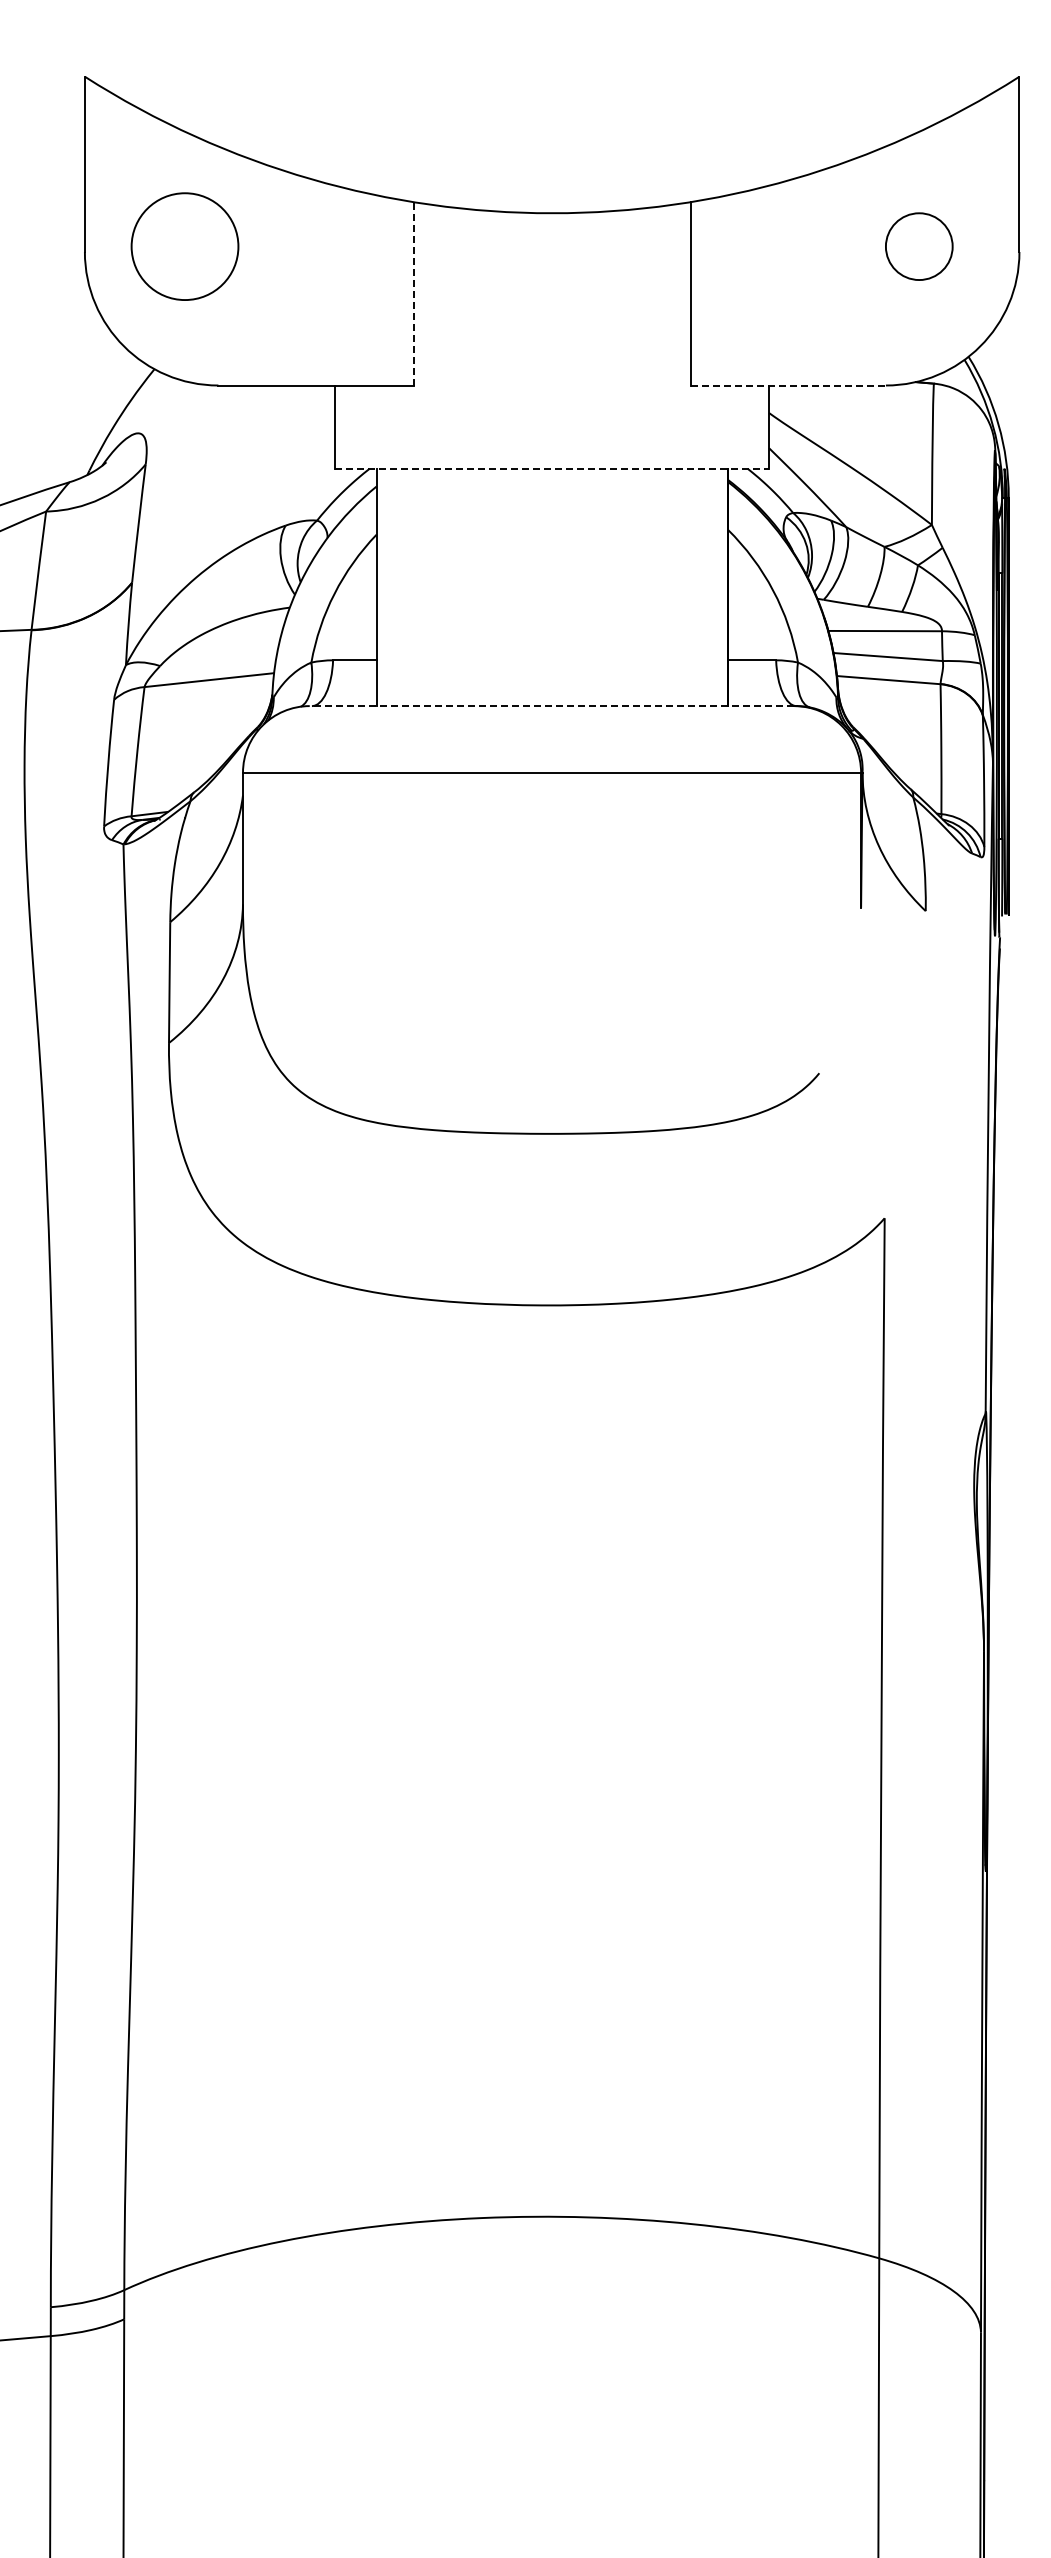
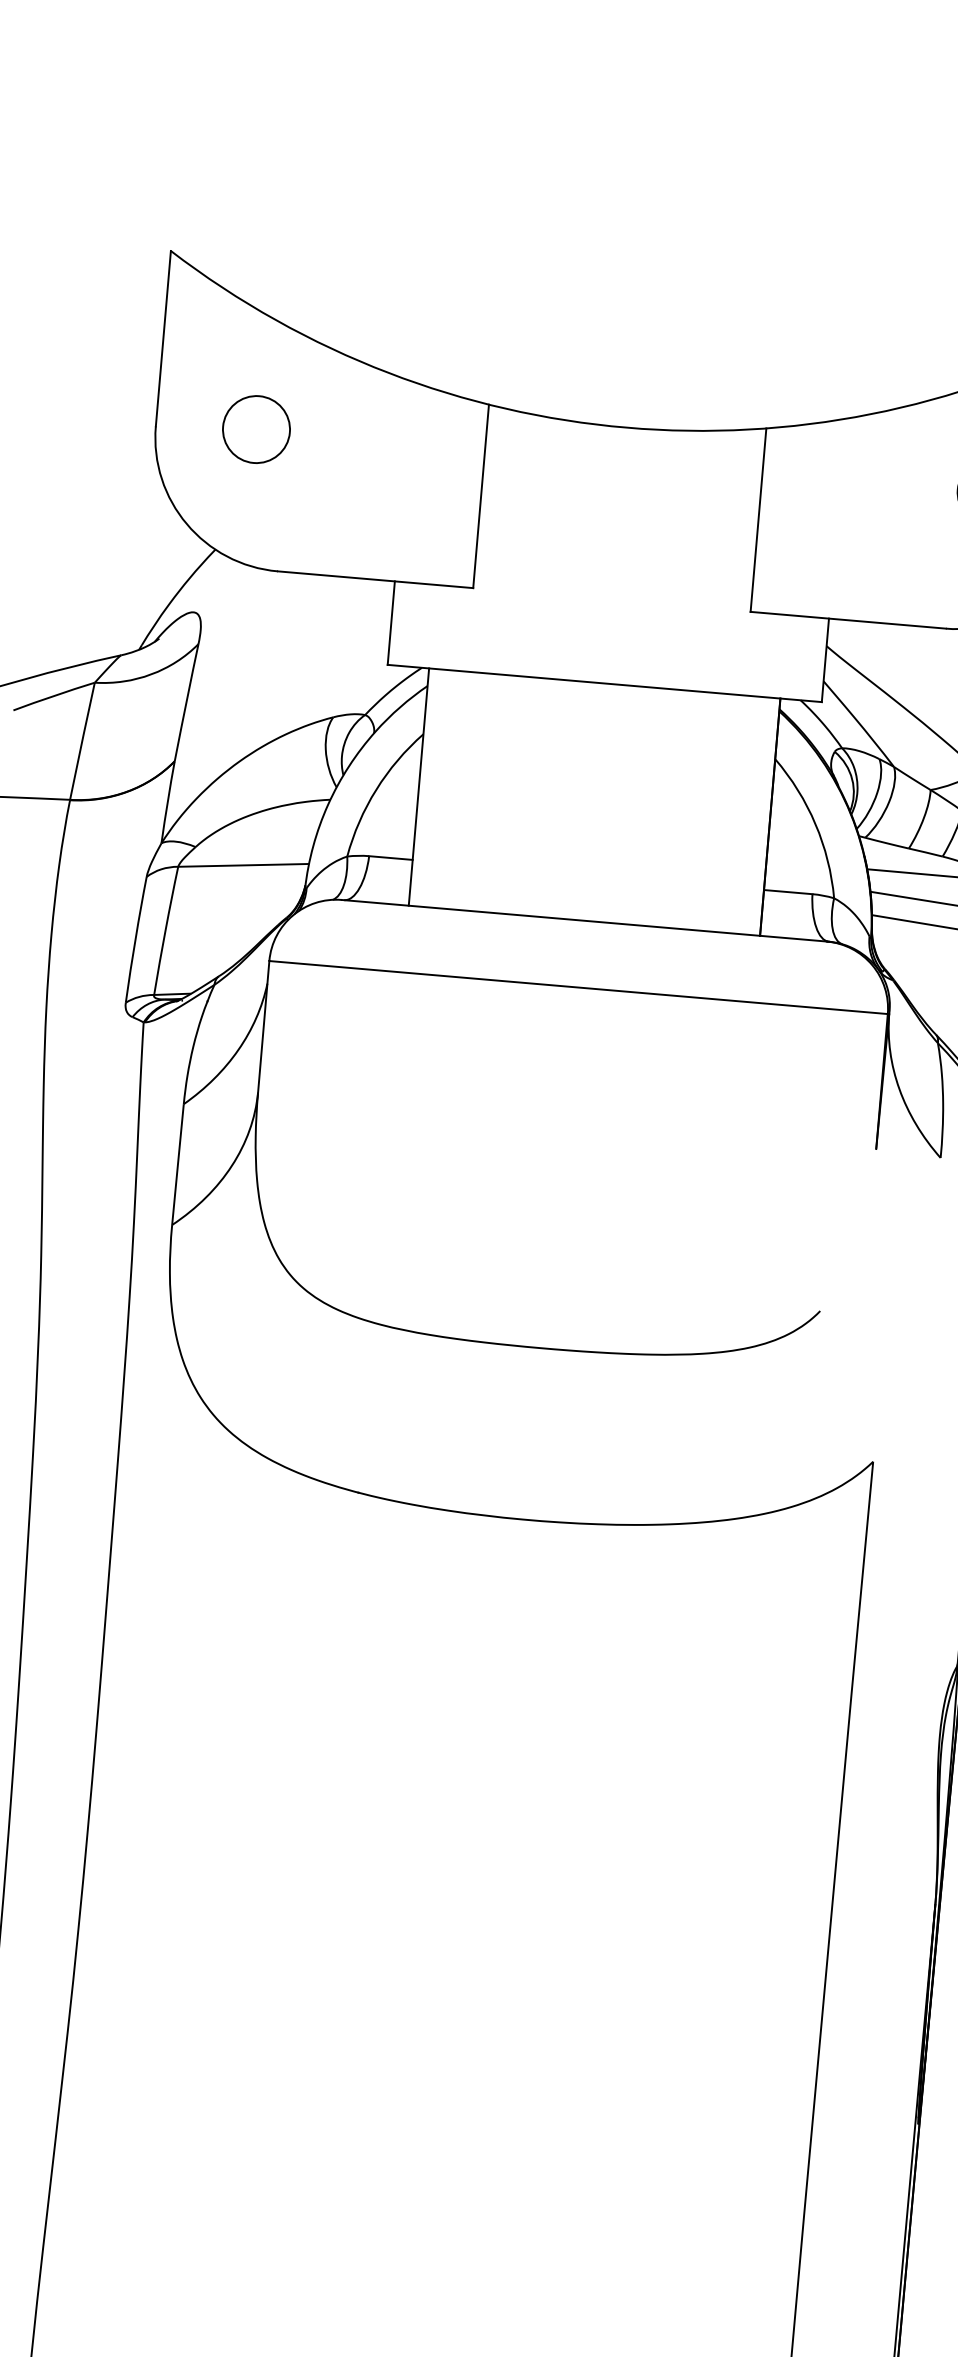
circle: (184, 246) -> (255, 429), size x0.62
line: (413, 293) -> (481, 496), dashed -> solid
line: (788, 385) -> (848, 620), dashed -> solid
line: (552, 468) -> (605, 683), dashed -> solid
line: (551, 706) -> (583, 921), dashed -> solid

